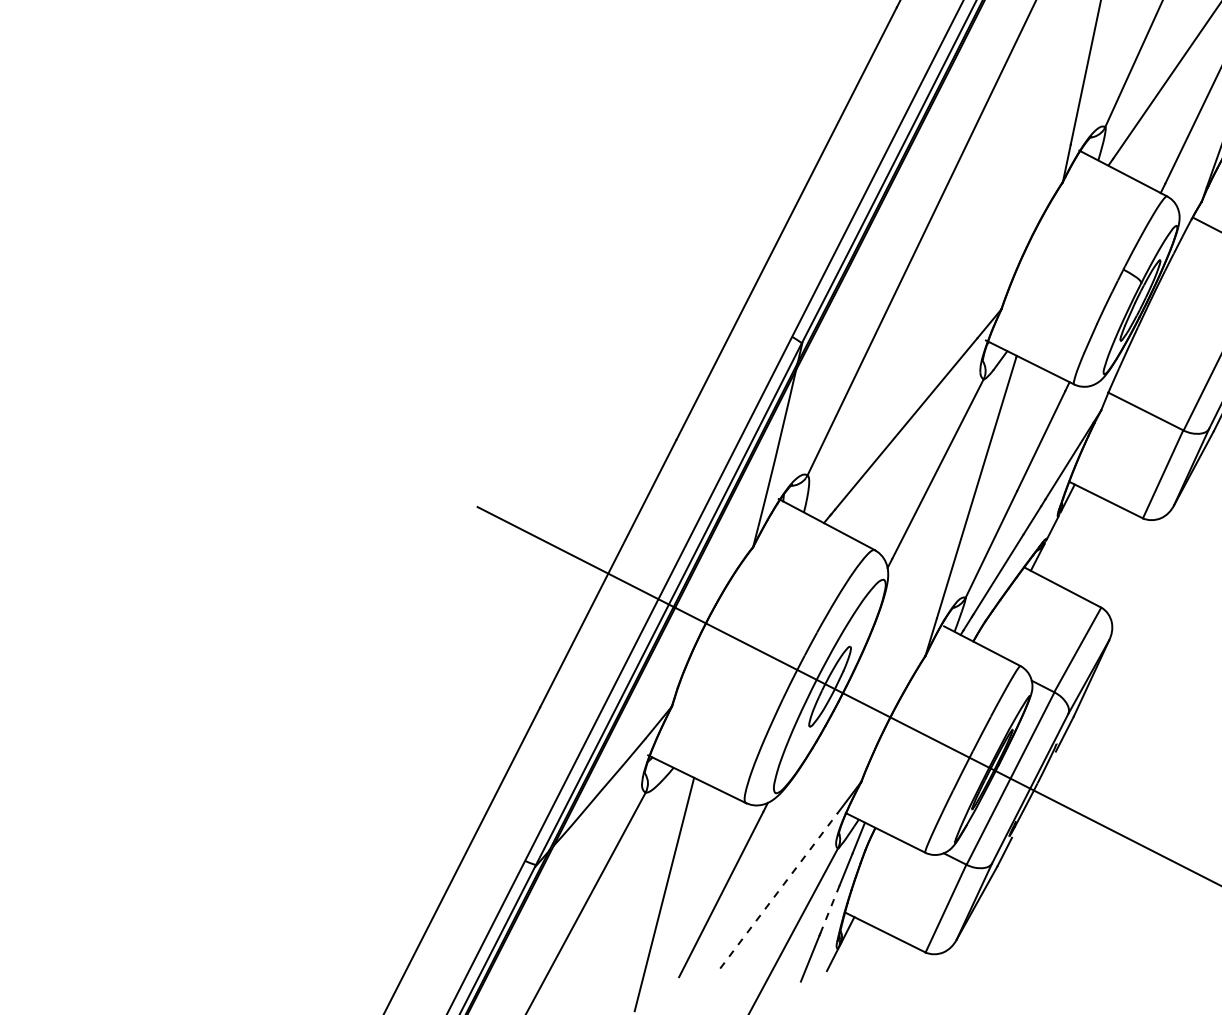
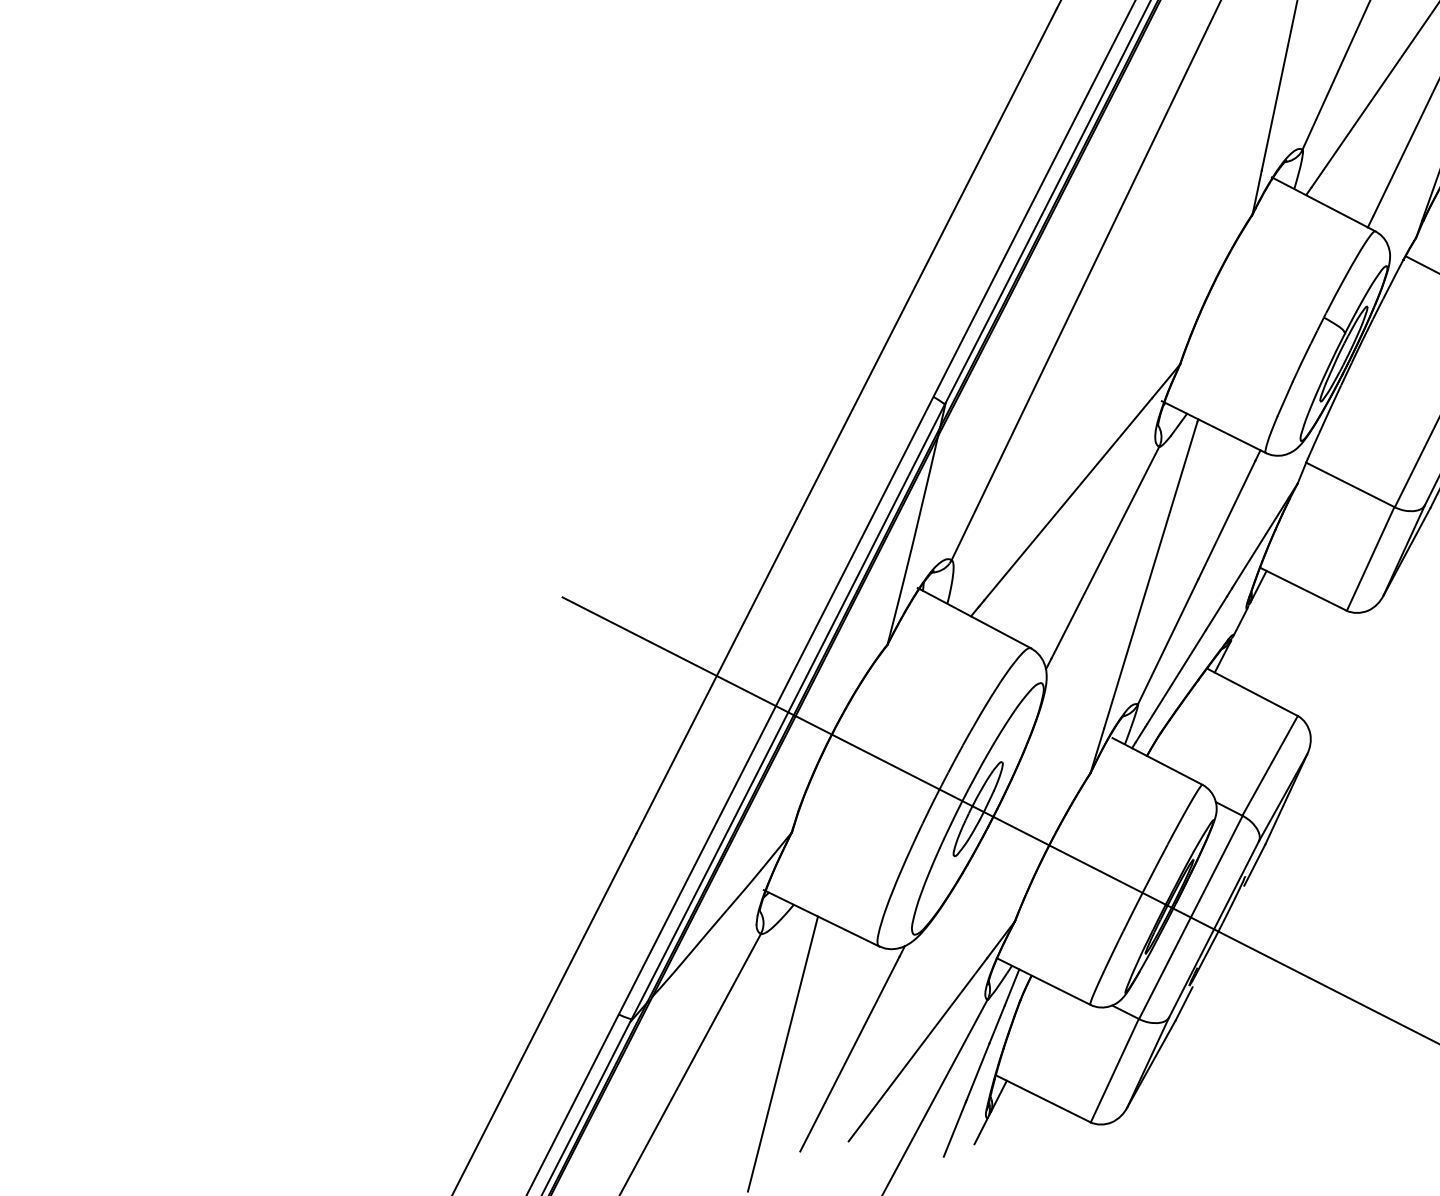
line: (779, 890) -> (918, 1049), dashed -> solid
line: (830, 909) -> (978, 1071), dashed -> solid

